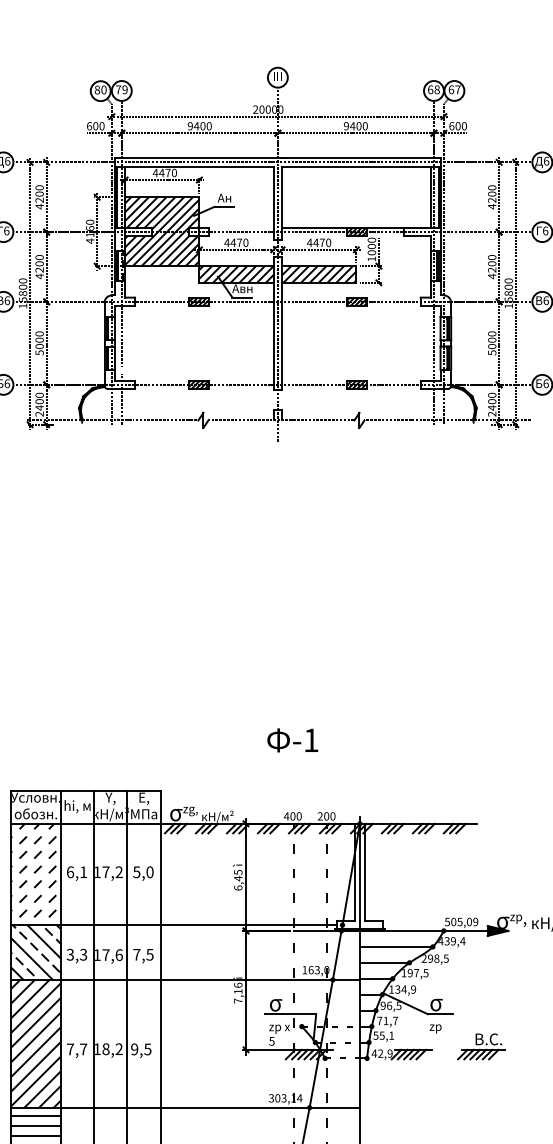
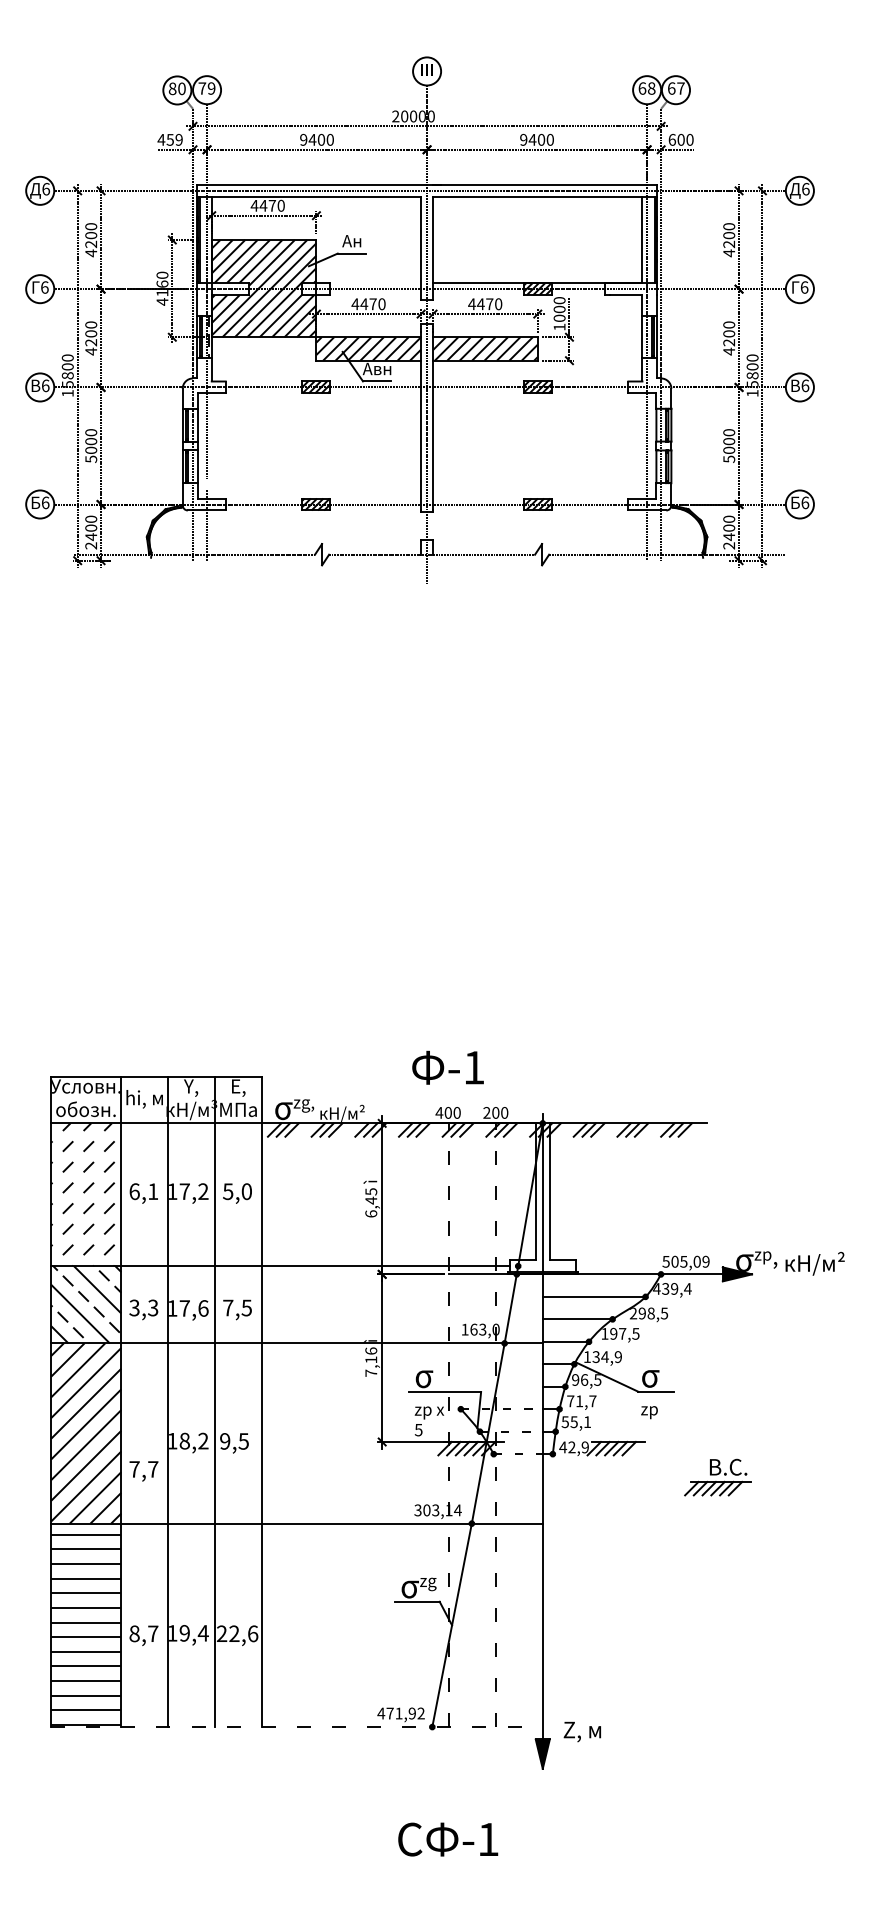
text: (95, 125) -> (169, 139), 600 -> 459
text: (292, 740) -> (447, 1067), moved
part: (481, 1046) -> (717, 1477), moved
text: (76, 1050) -> (143, 1471), moved

